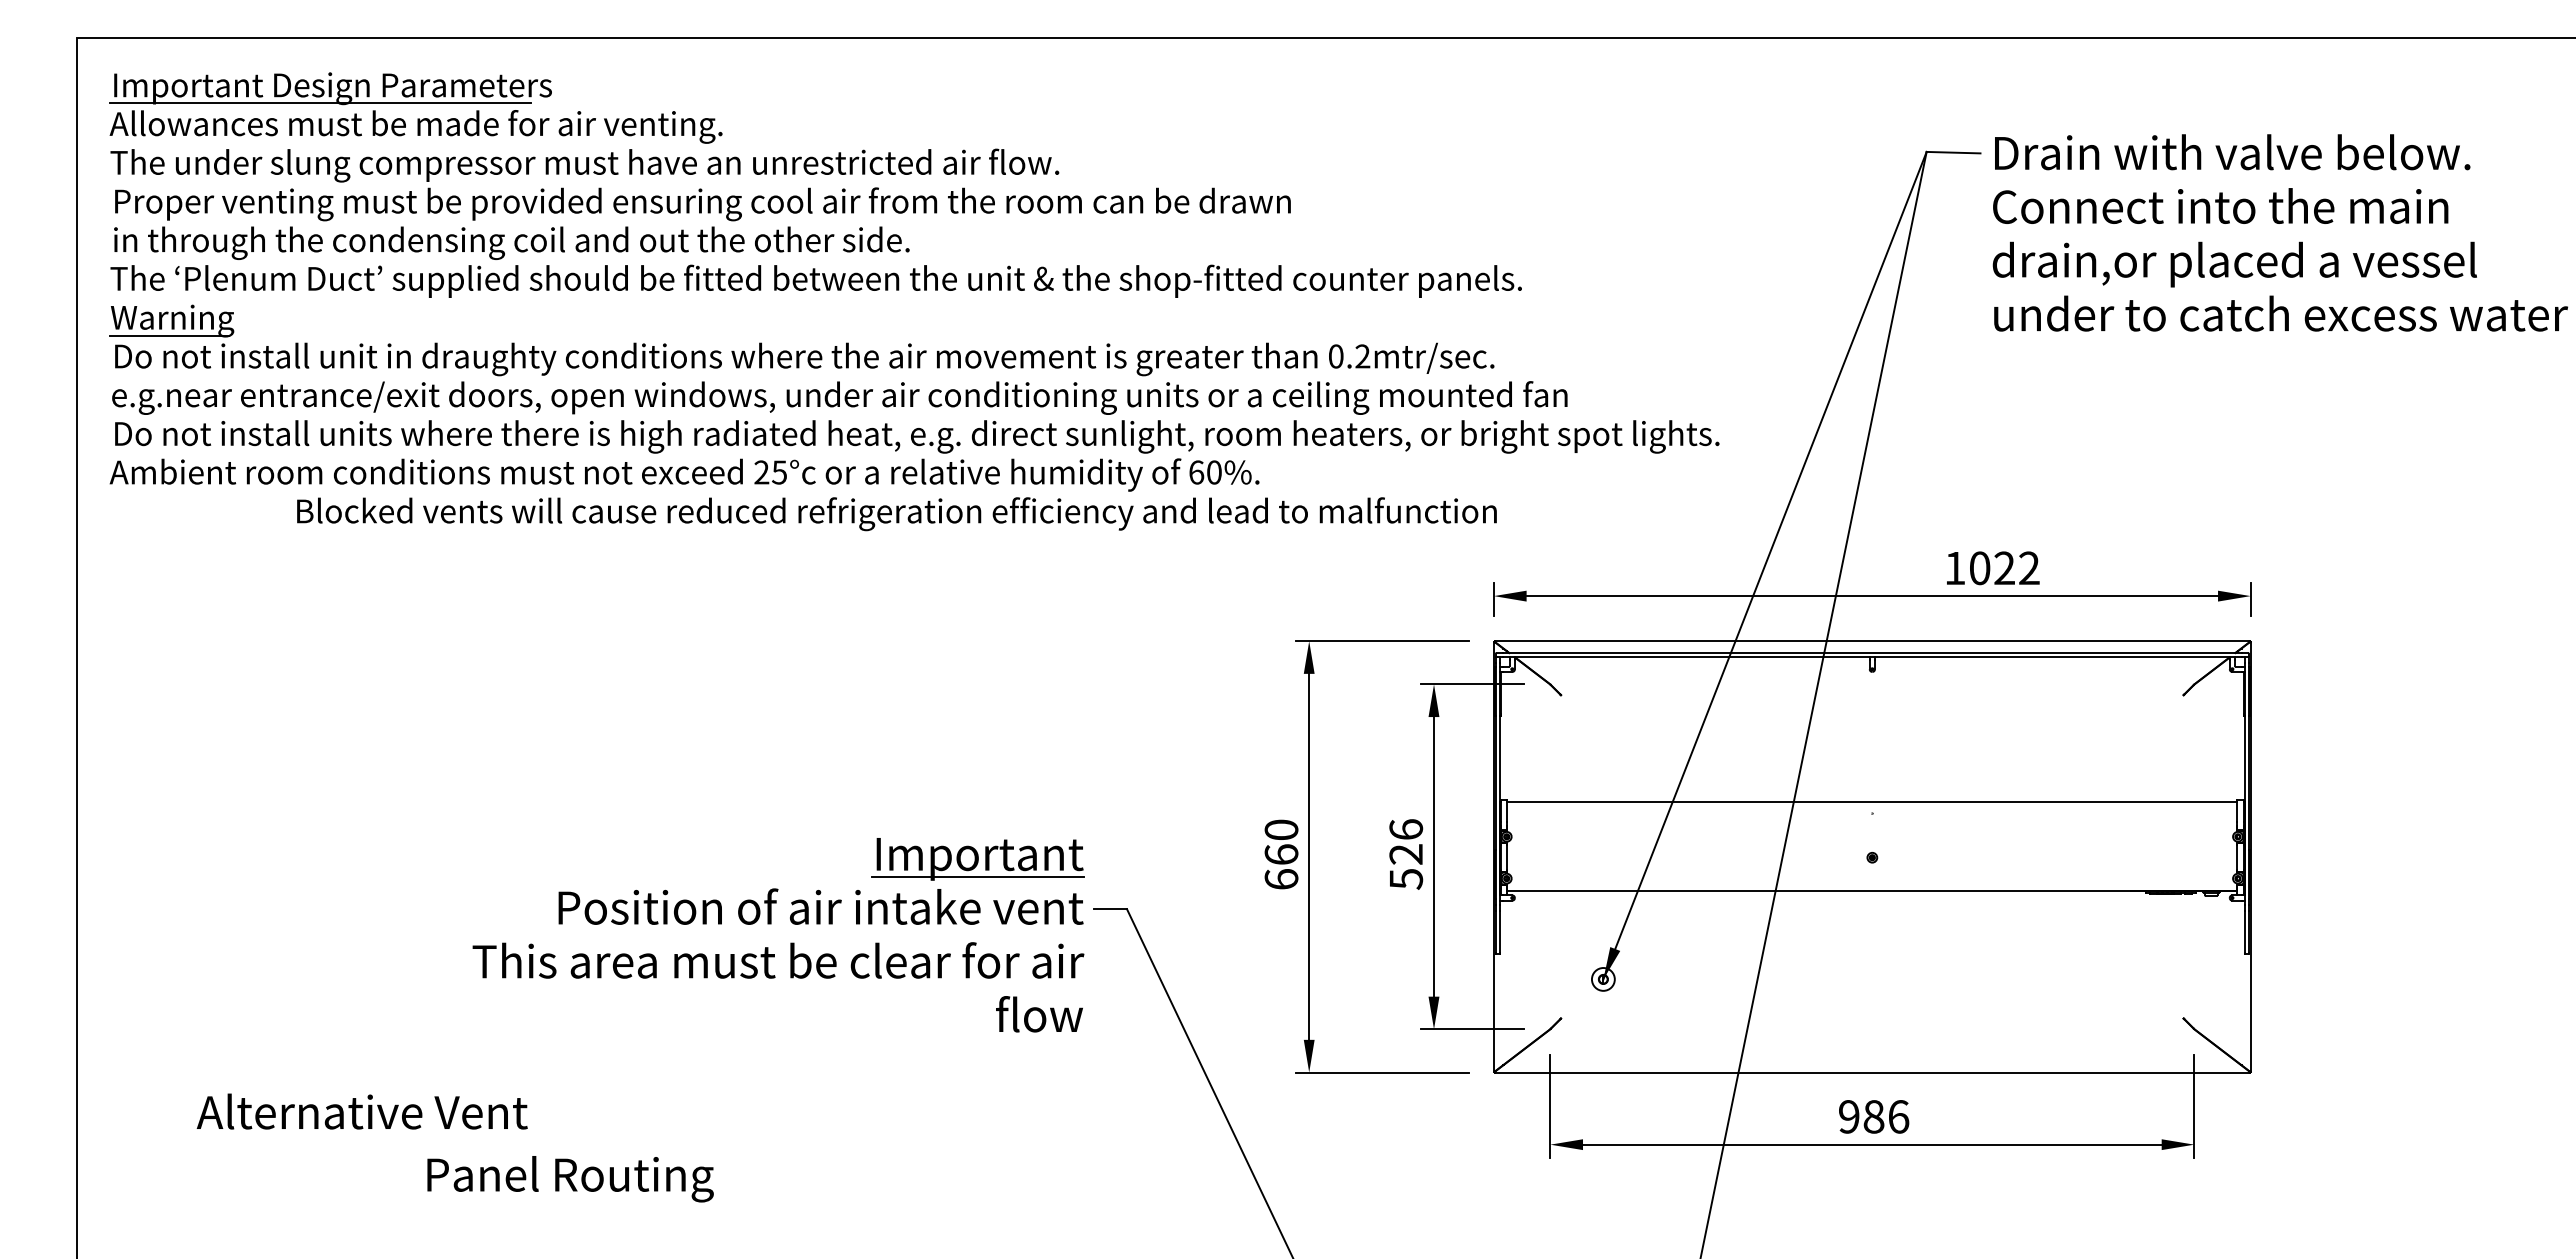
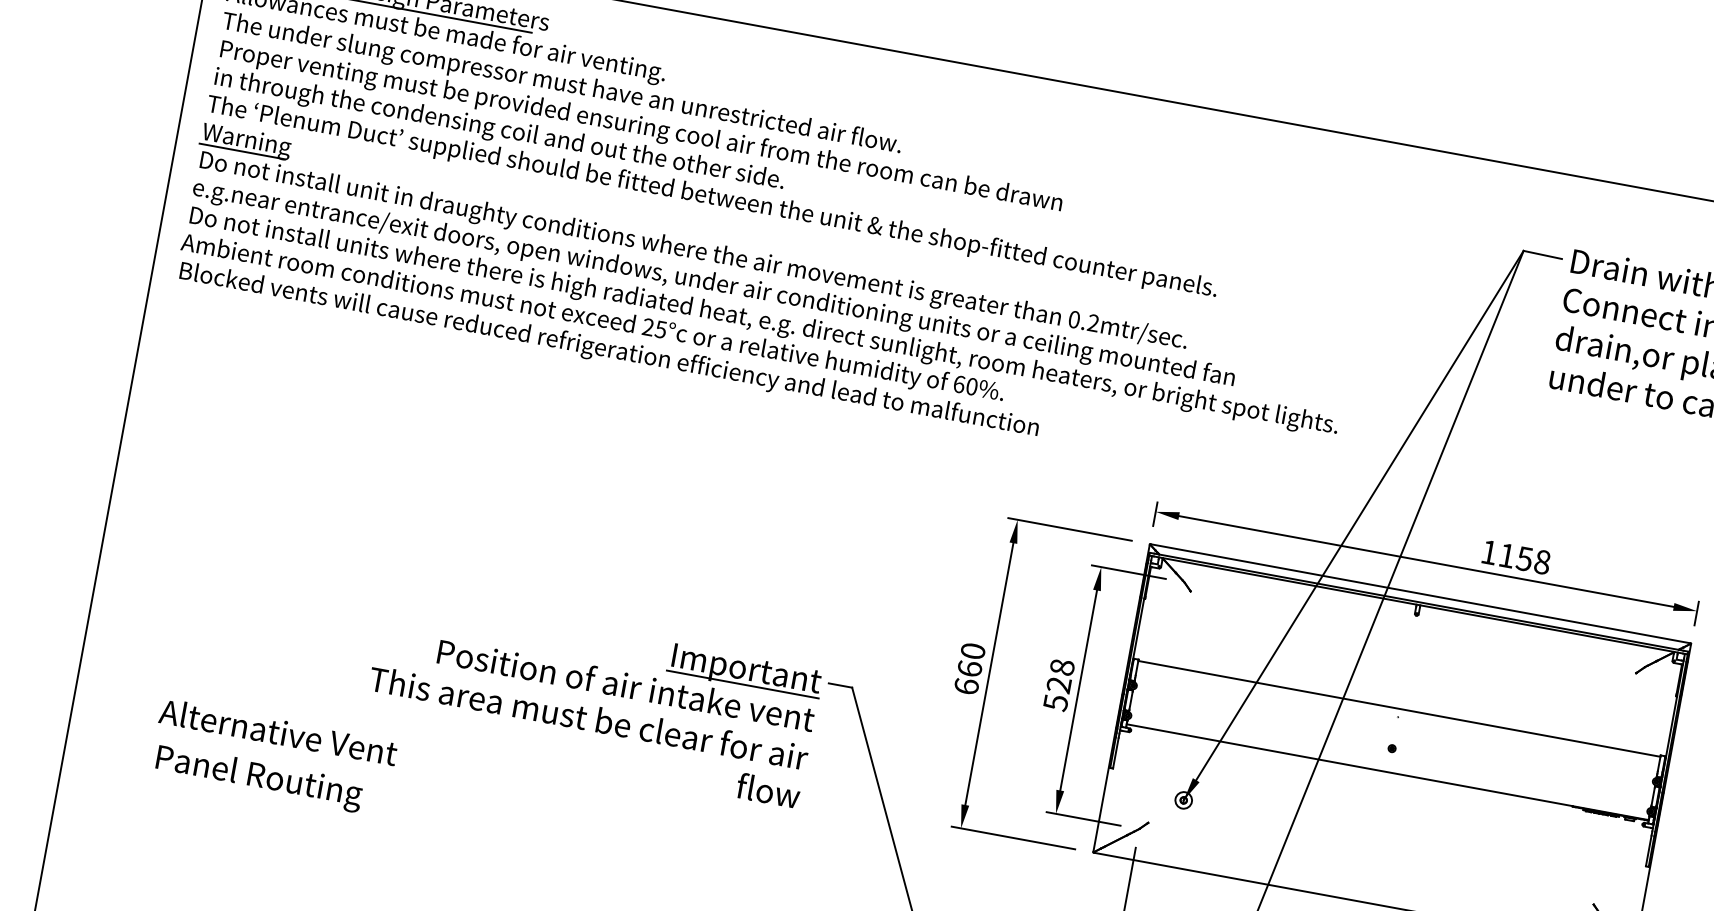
text: (896, 514) -> (608, 351), moved
text: (2004, 568) -> (1524, 559), 1022 -> 1158
text: (1406, 829) -> (1062, 667), 526 -> 528
part: (771, 924) -> (588, 691), moved
text: (570, 1179) -> (259, 778), moved

